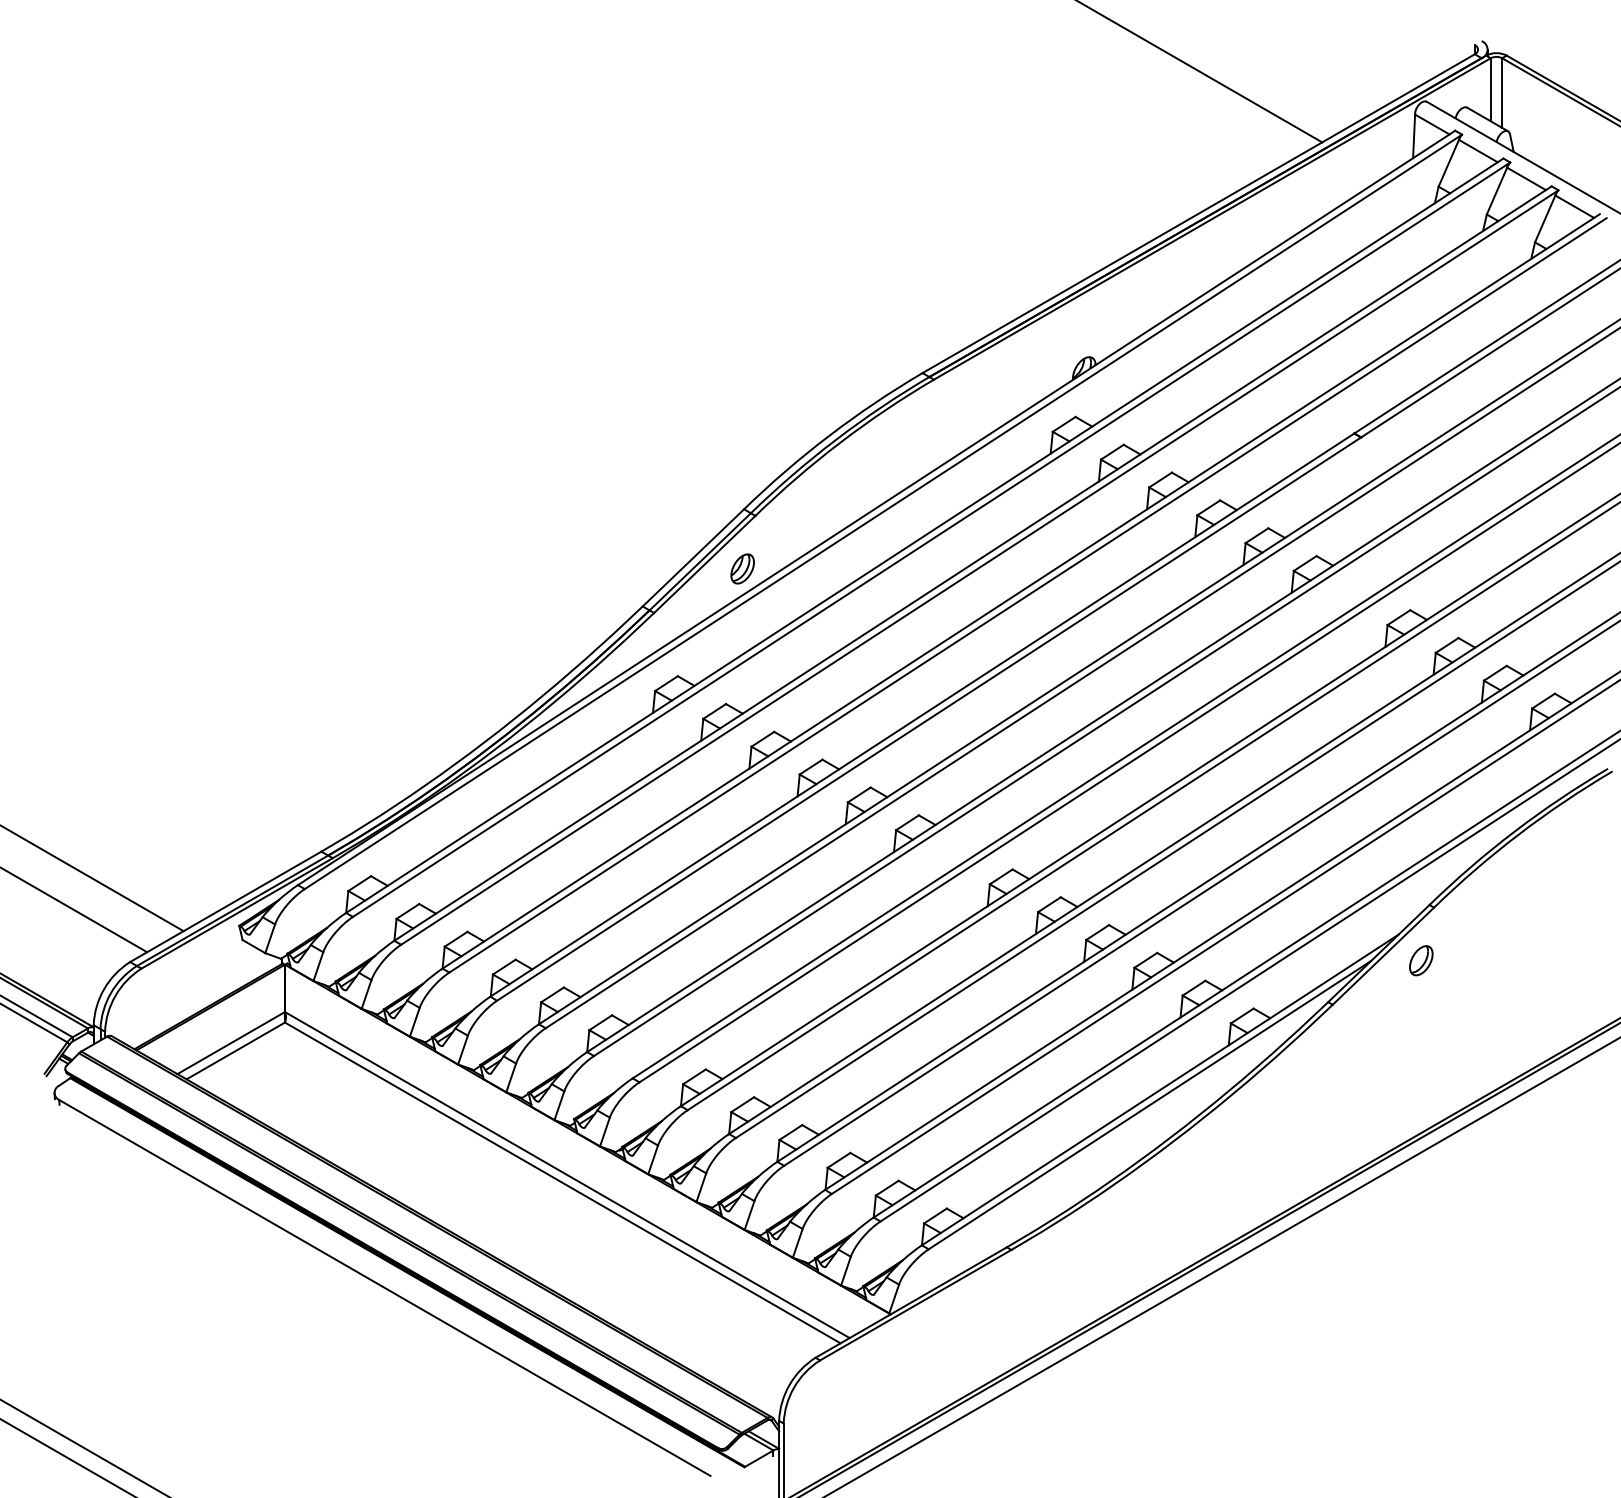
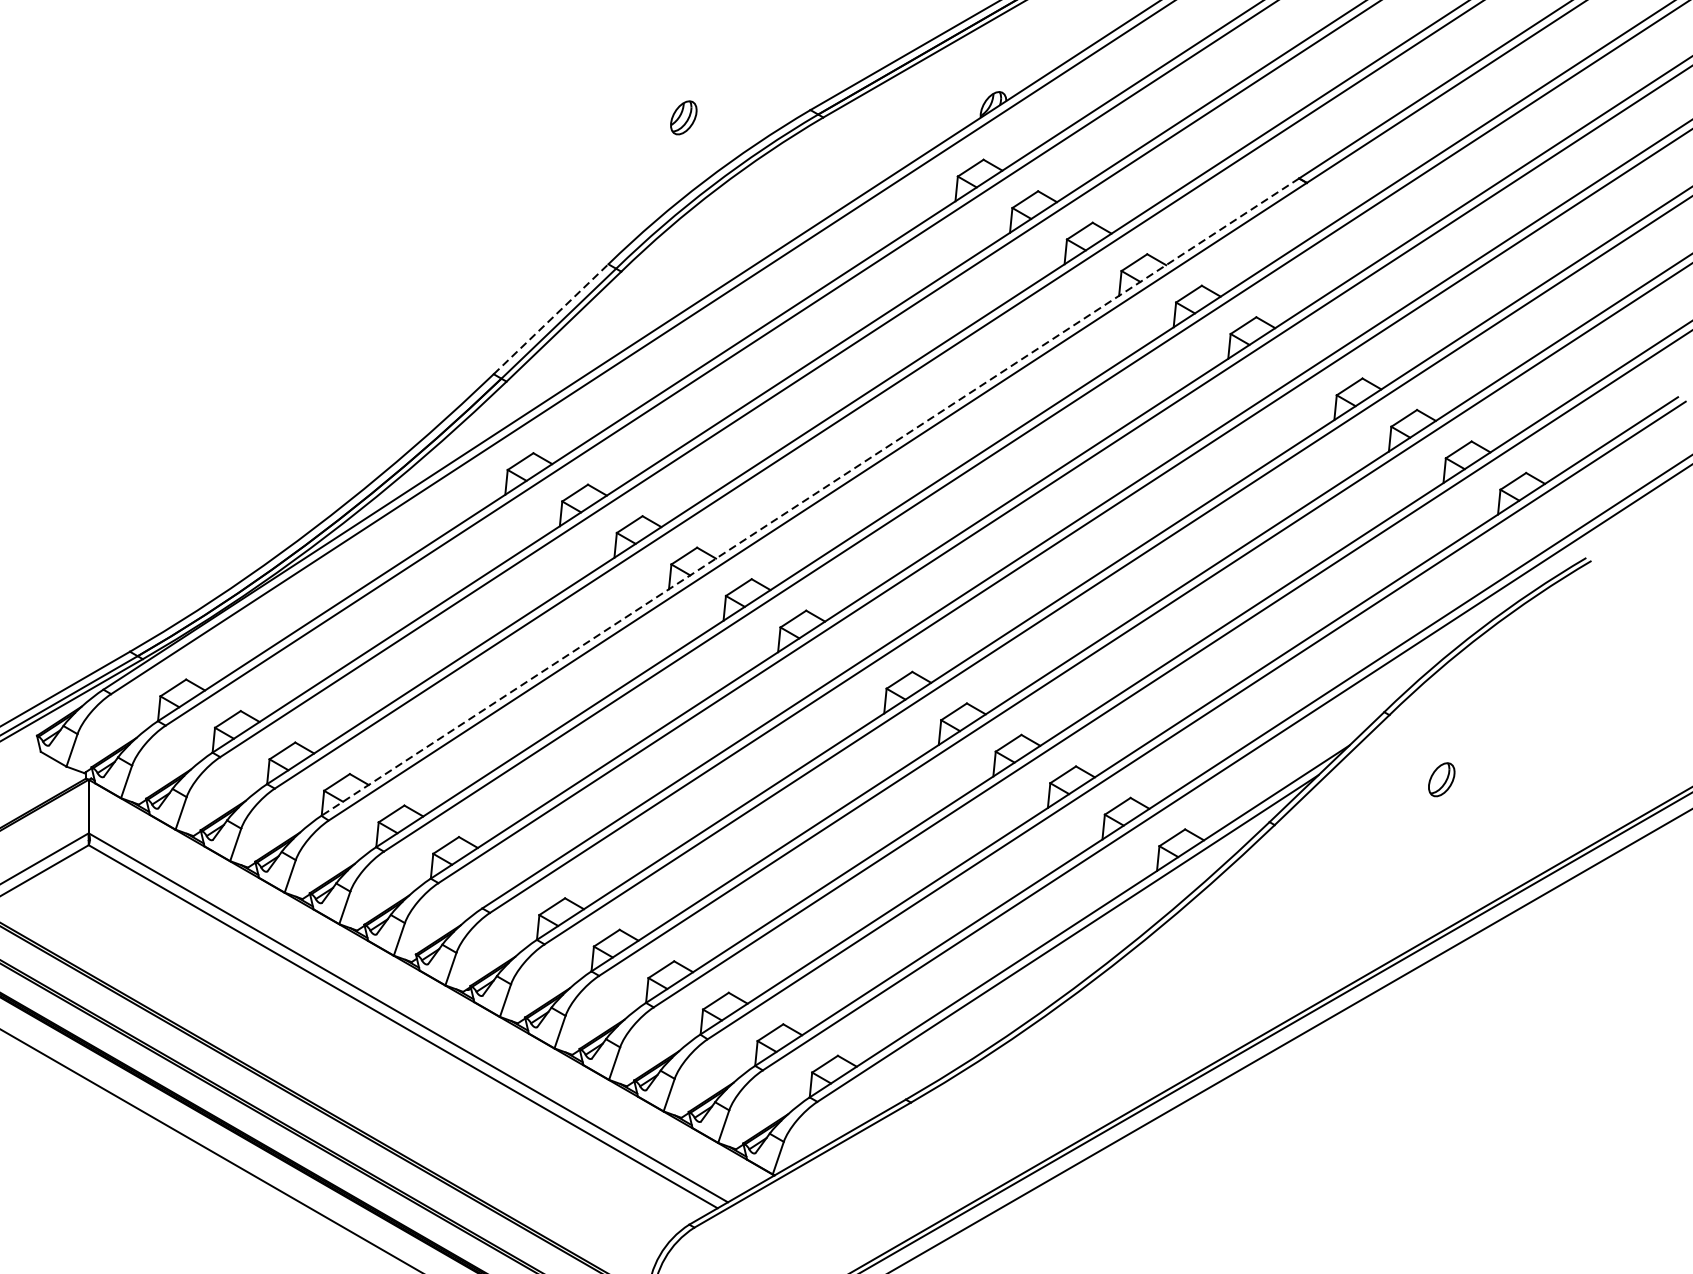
line: (693, 557) -> (551, 318), solid -> dashed
part: (742, 568) -> (683, 117), moved
line: (922, 715) -> (810, 497), solid -> dashed
part: (1421, 960) -> (1441, 779), moved

